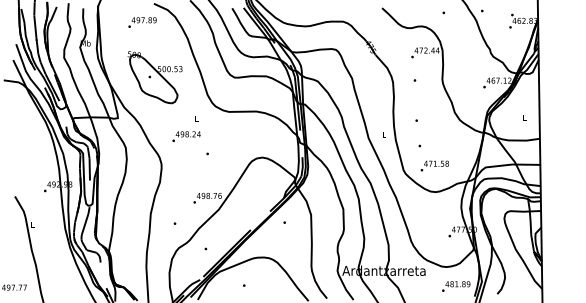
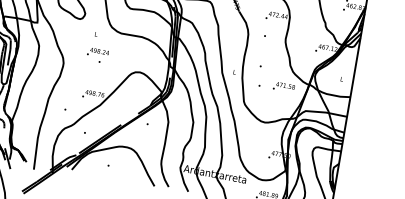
text: (186, 136) -> (98, 52), moved
text: (434, 165) -> (283, 86), moved

